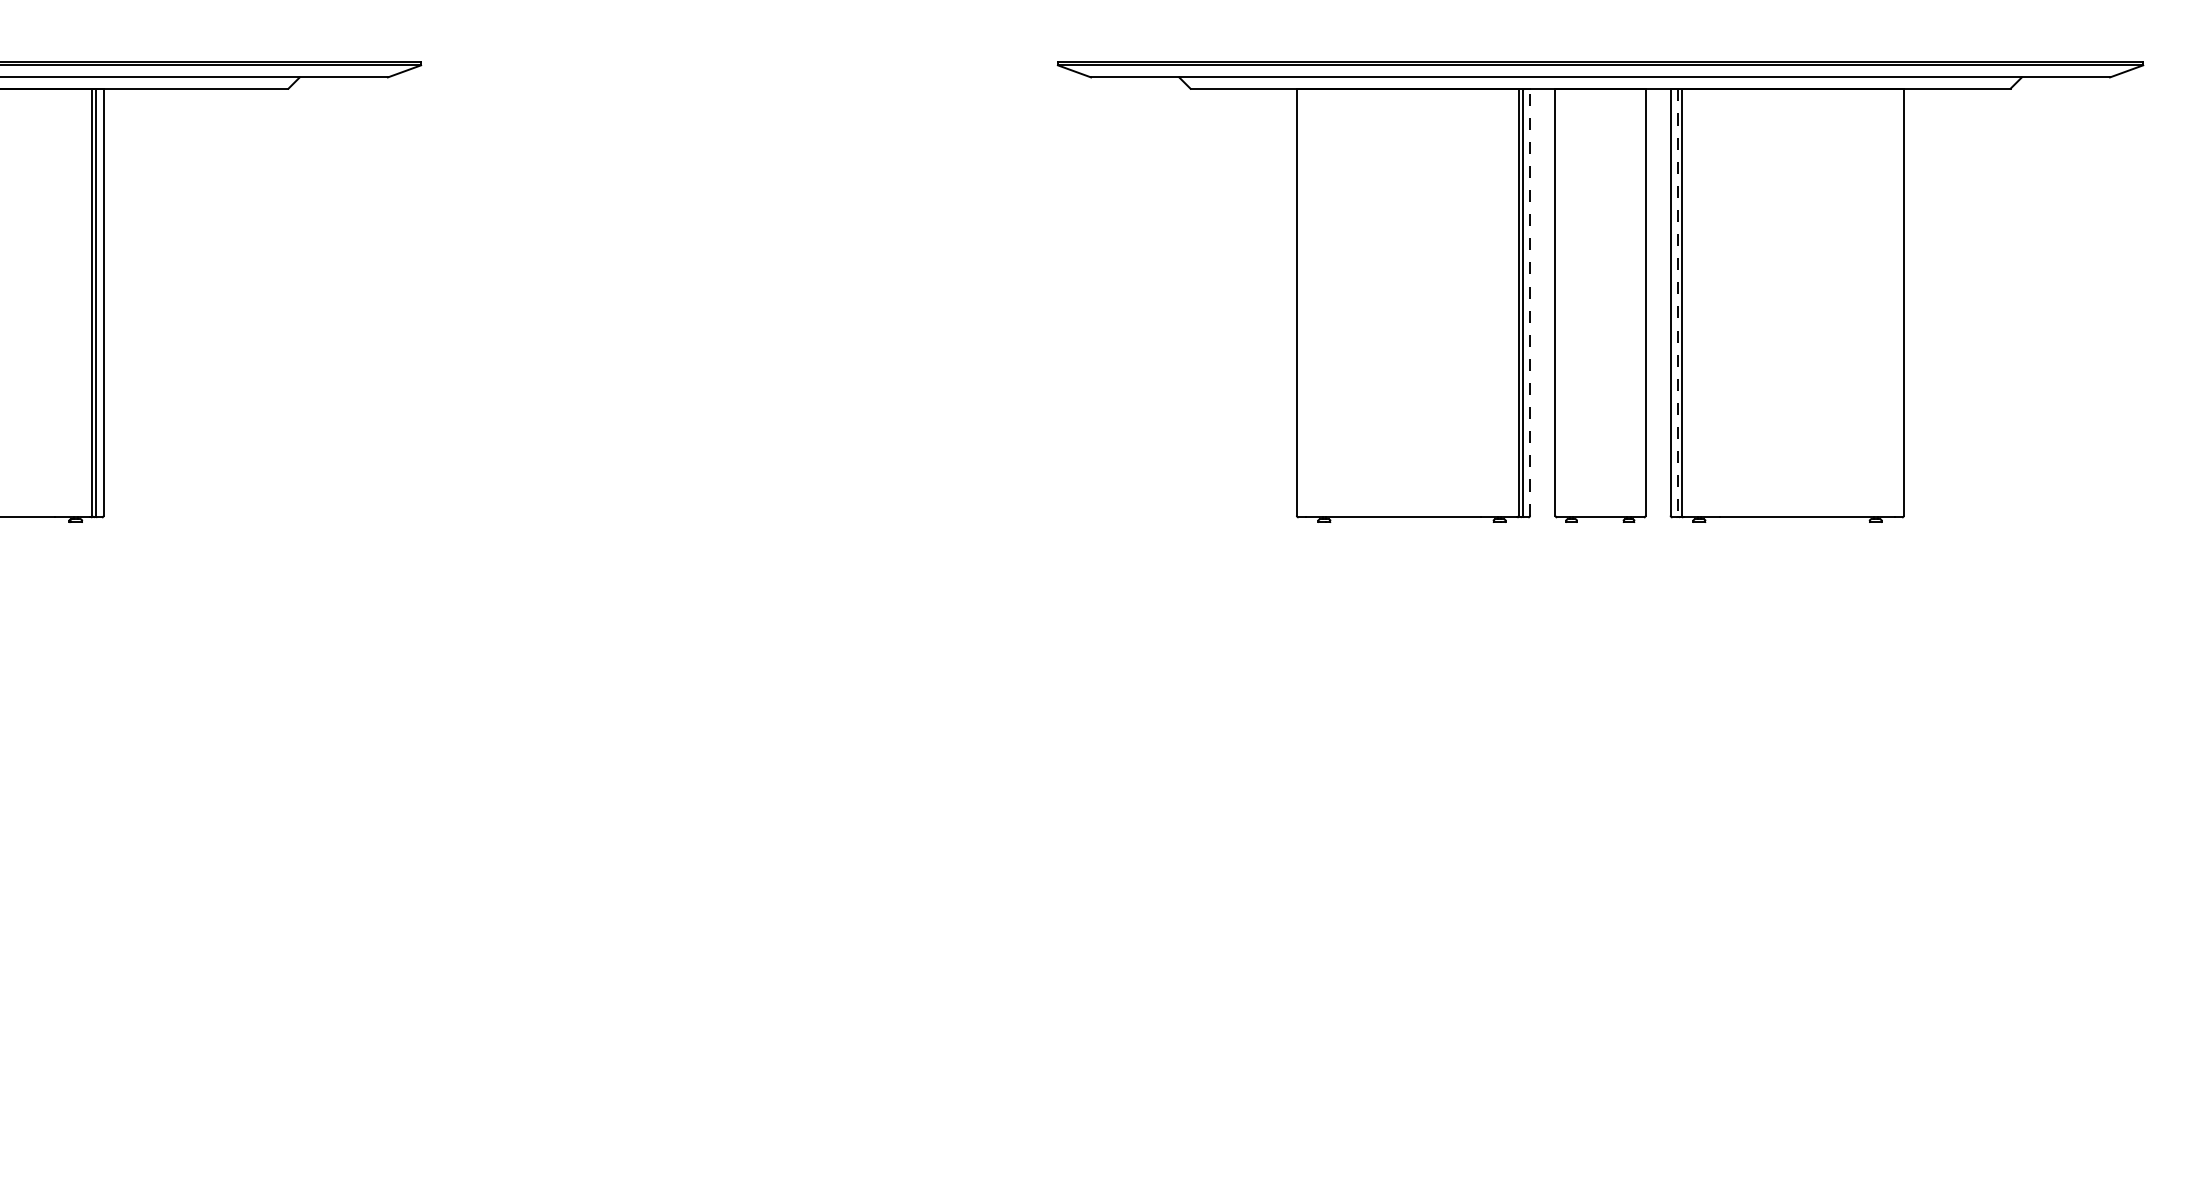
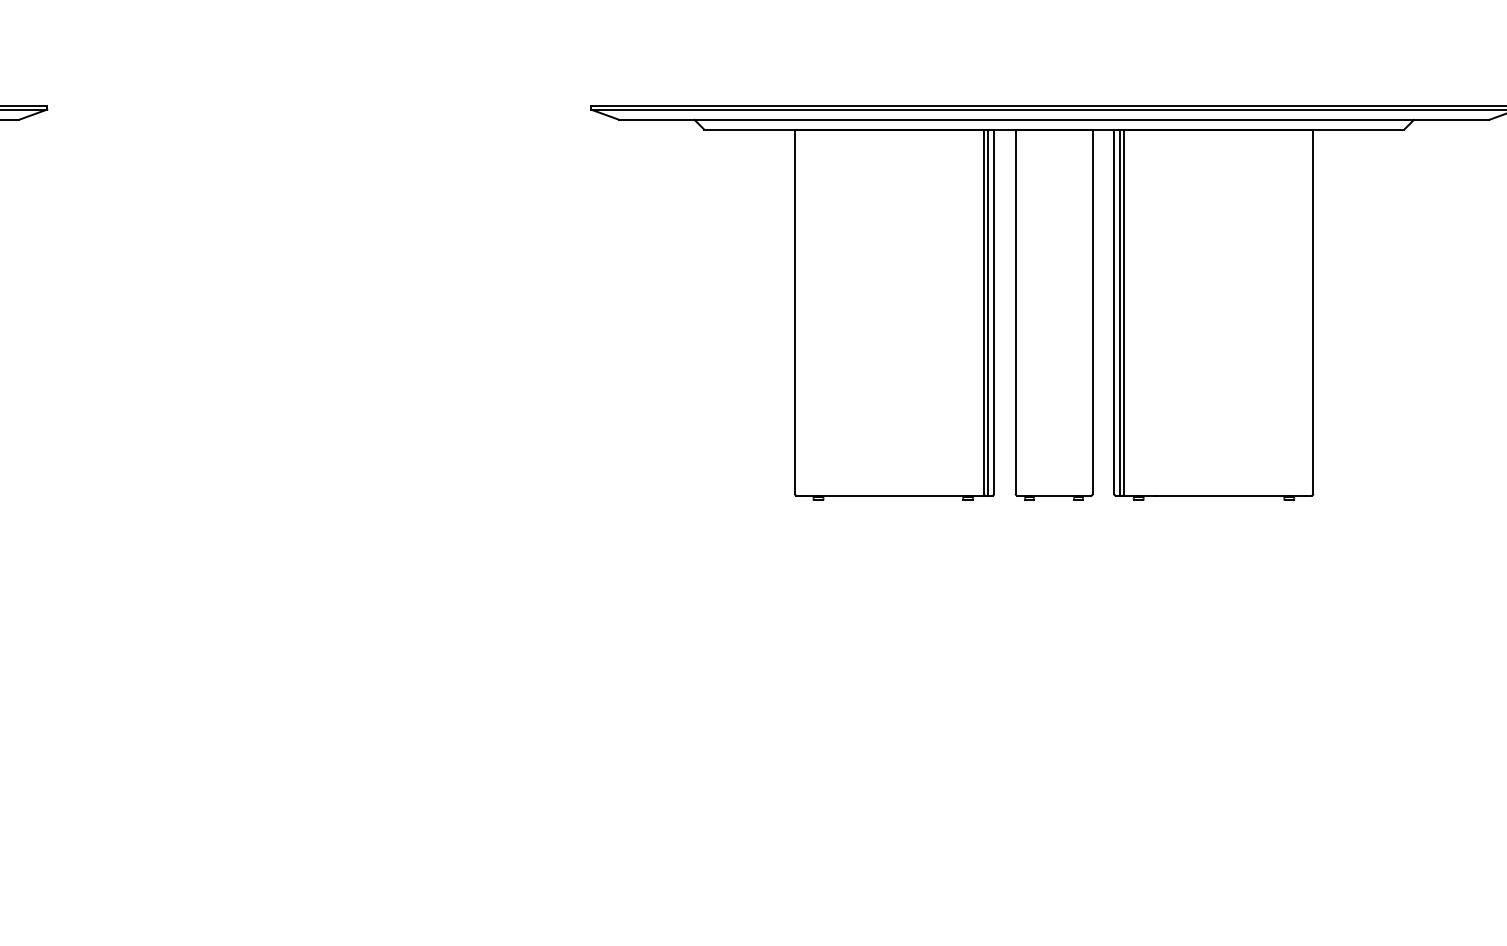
line: (1530, 301) -> (994, 311), dashed -> solid
line: (1677, 303) -> (1119, 312), dashed -> solid

